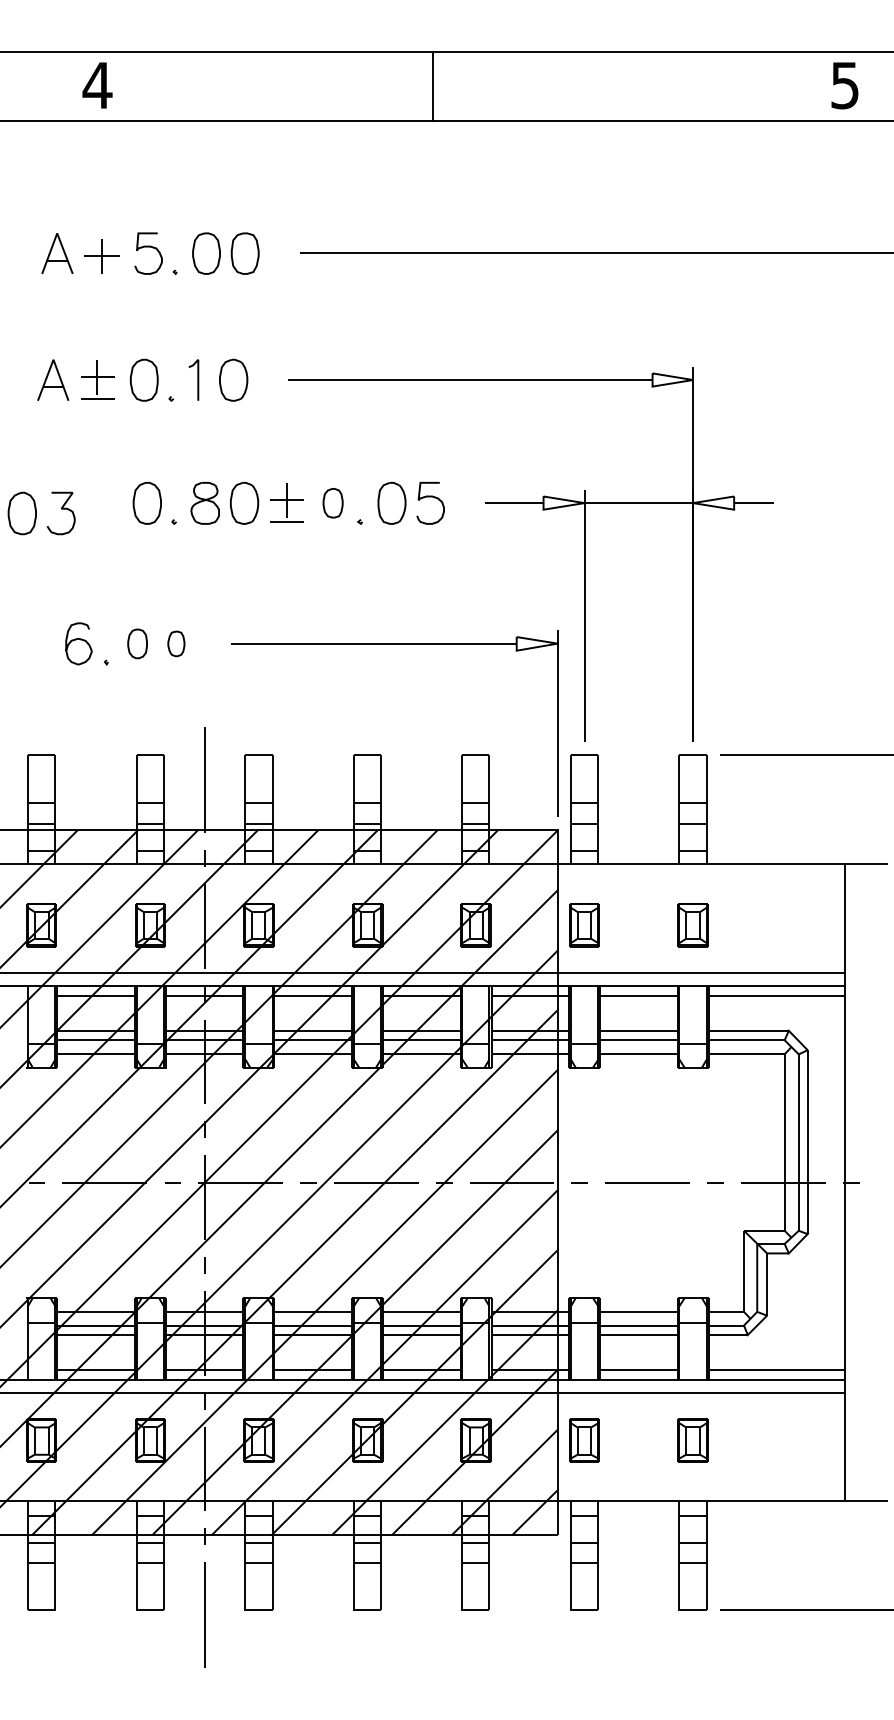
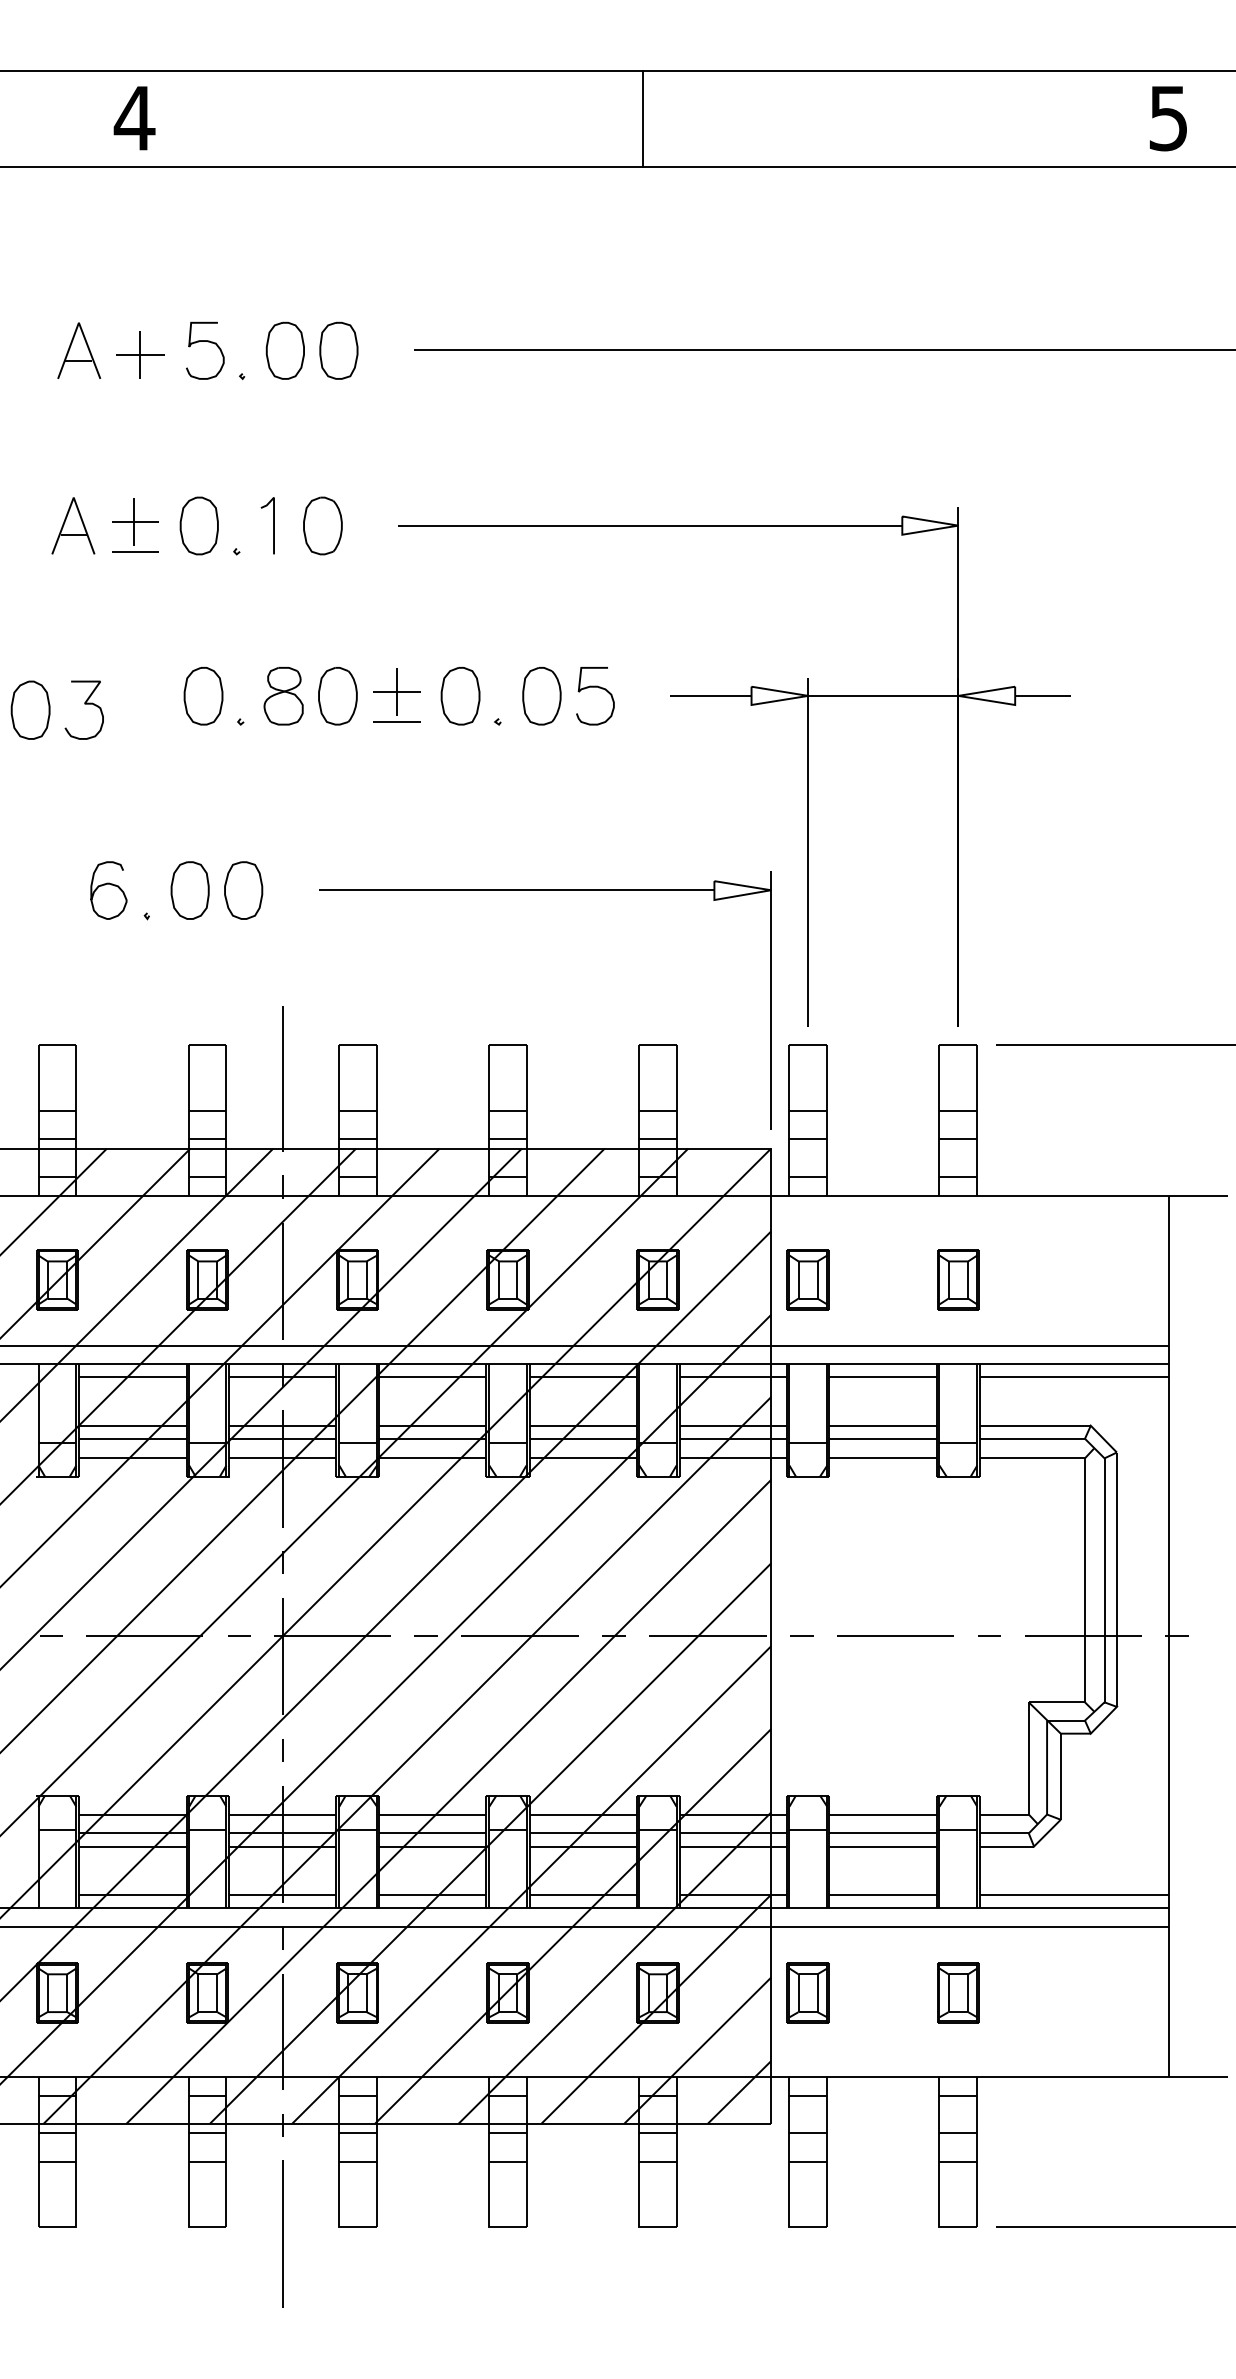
line: (433, 85) -> (643, 118), moved
part: (332, 502) -> (459, 695), size x1.43
part: (137, 643) -> (189, 890), size x1.43
part: (176, 643) -> (243, 890), size x1.67

